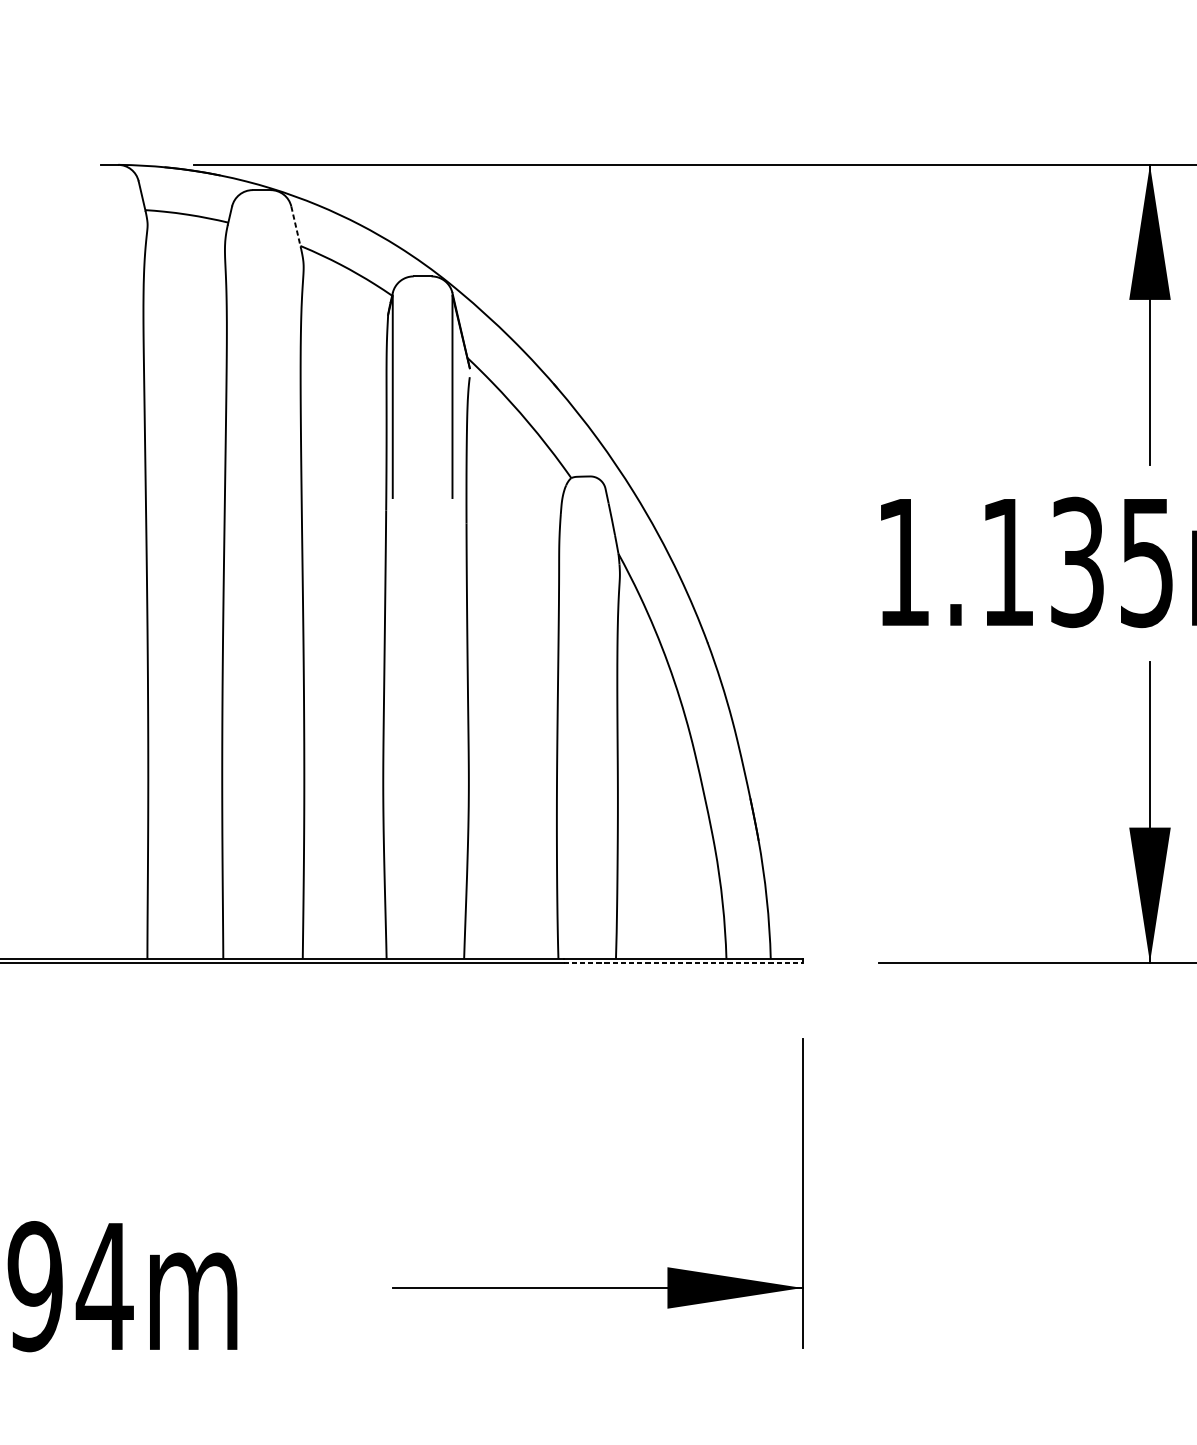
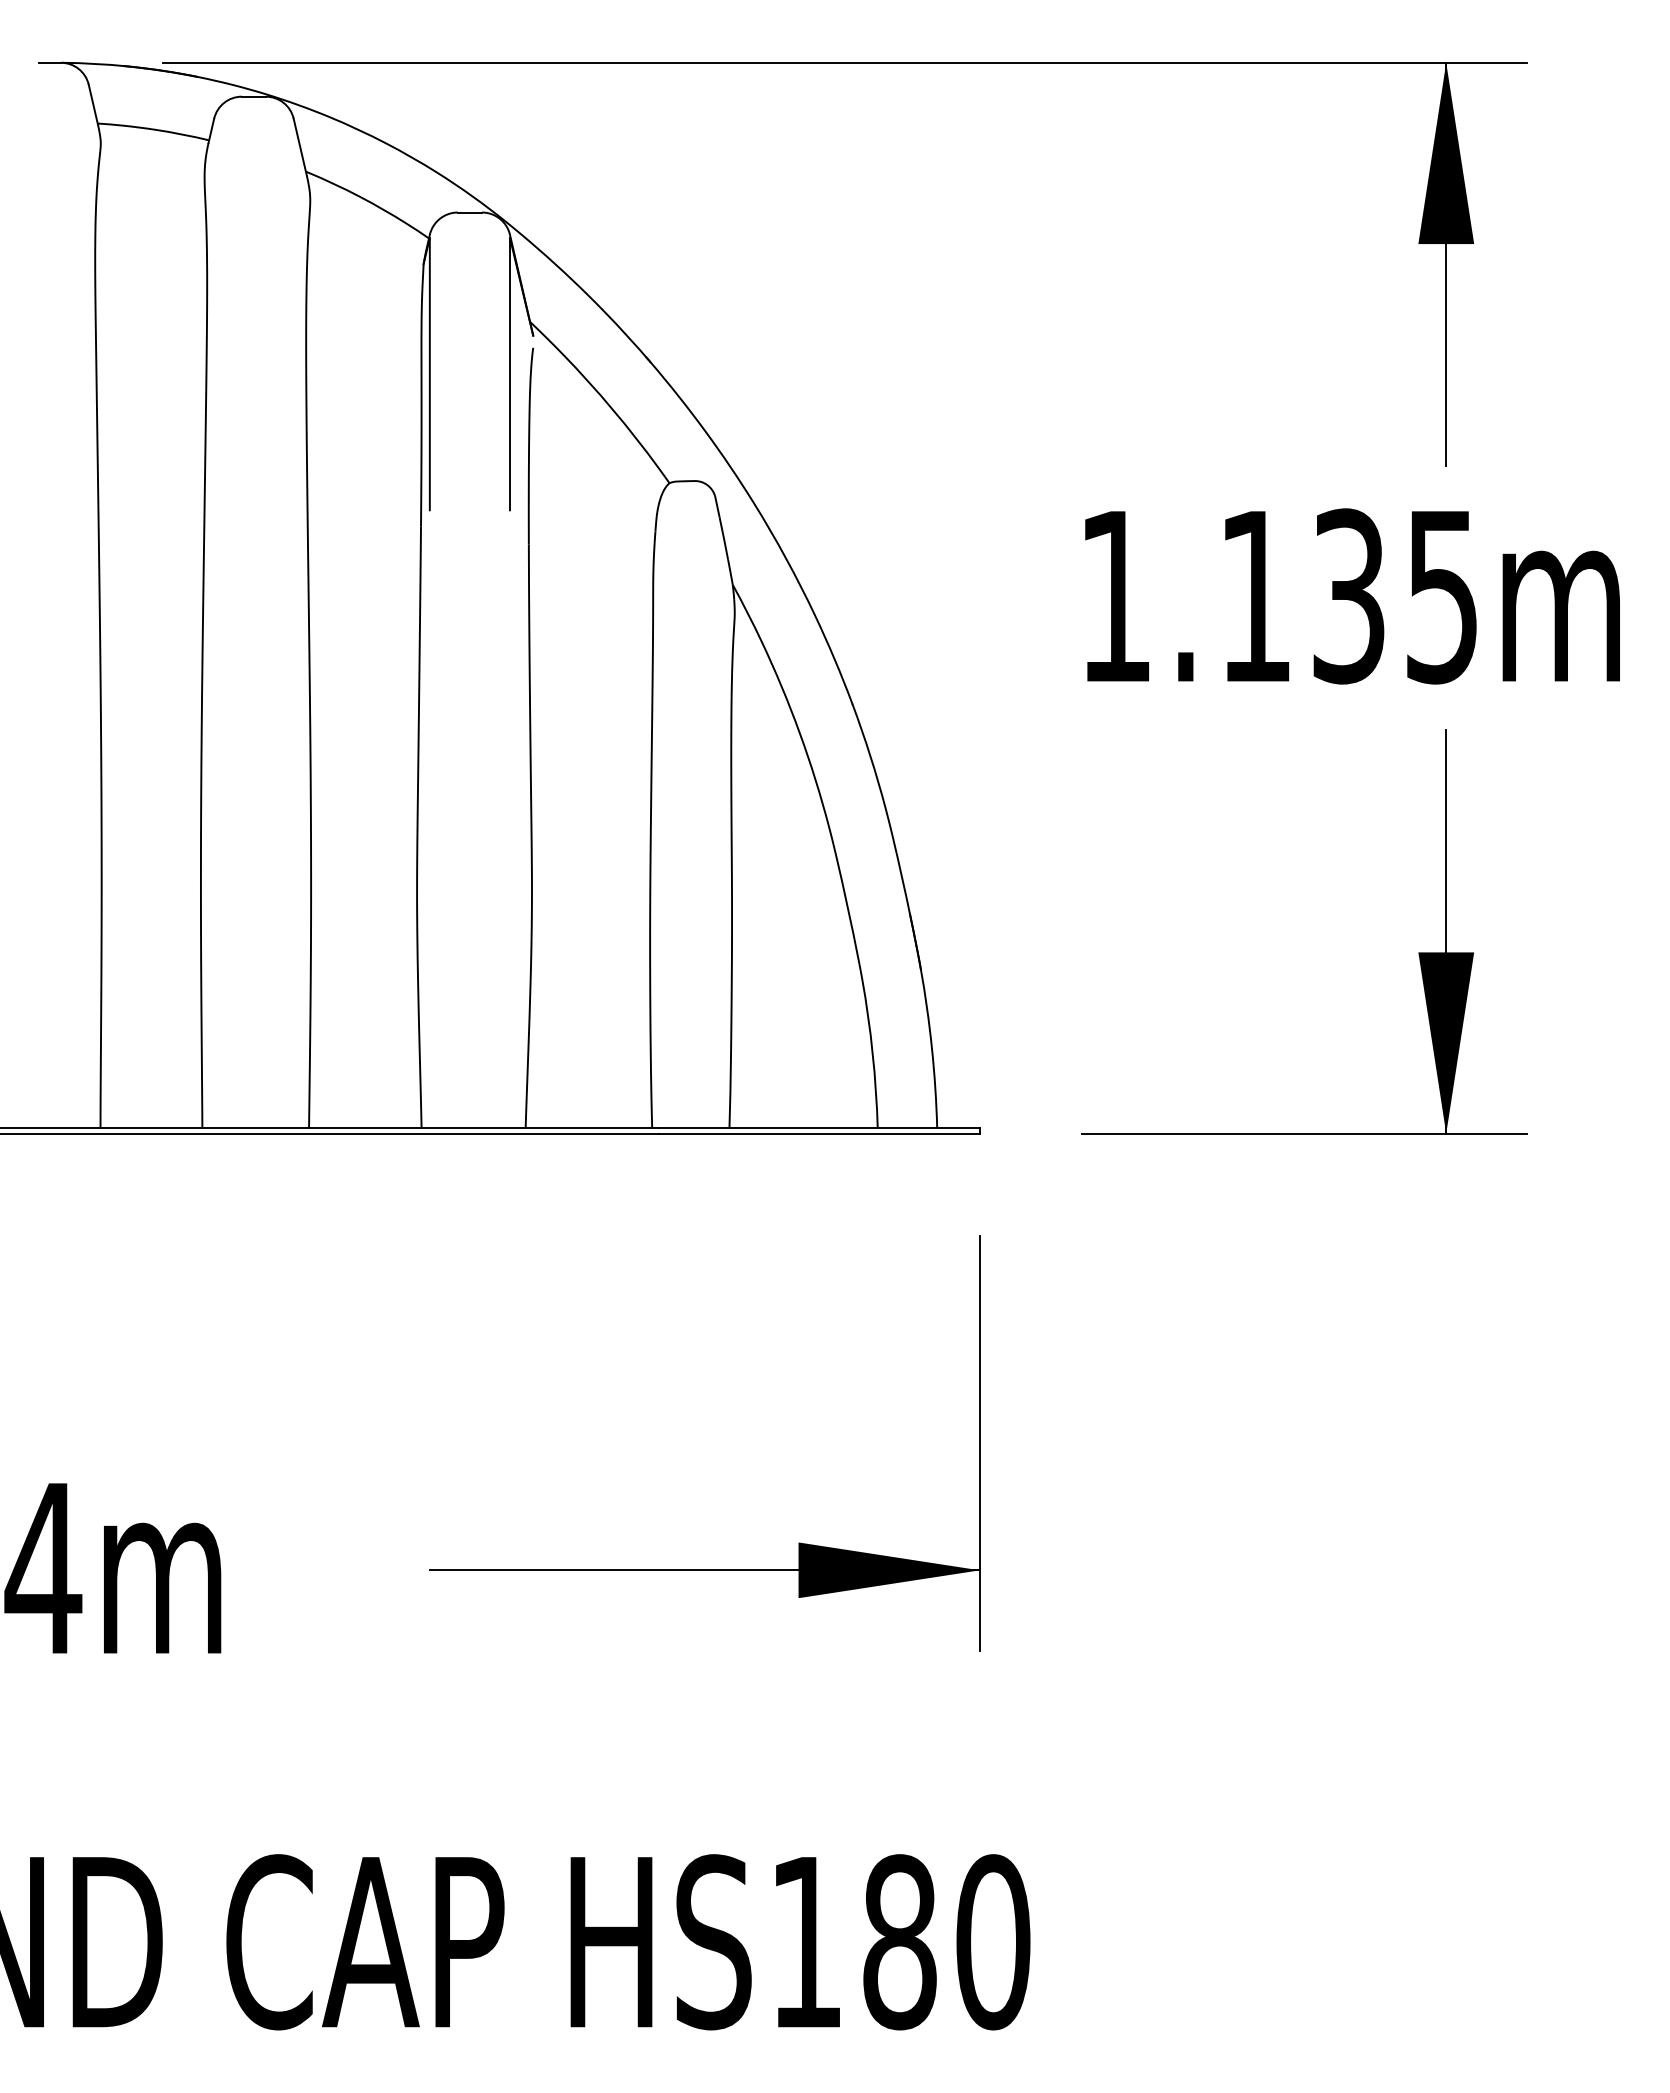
line: (296, 227) -> (300, 147), dashed -> solid
line: (683, 962) -> (819, 1133), dashed -> solid

